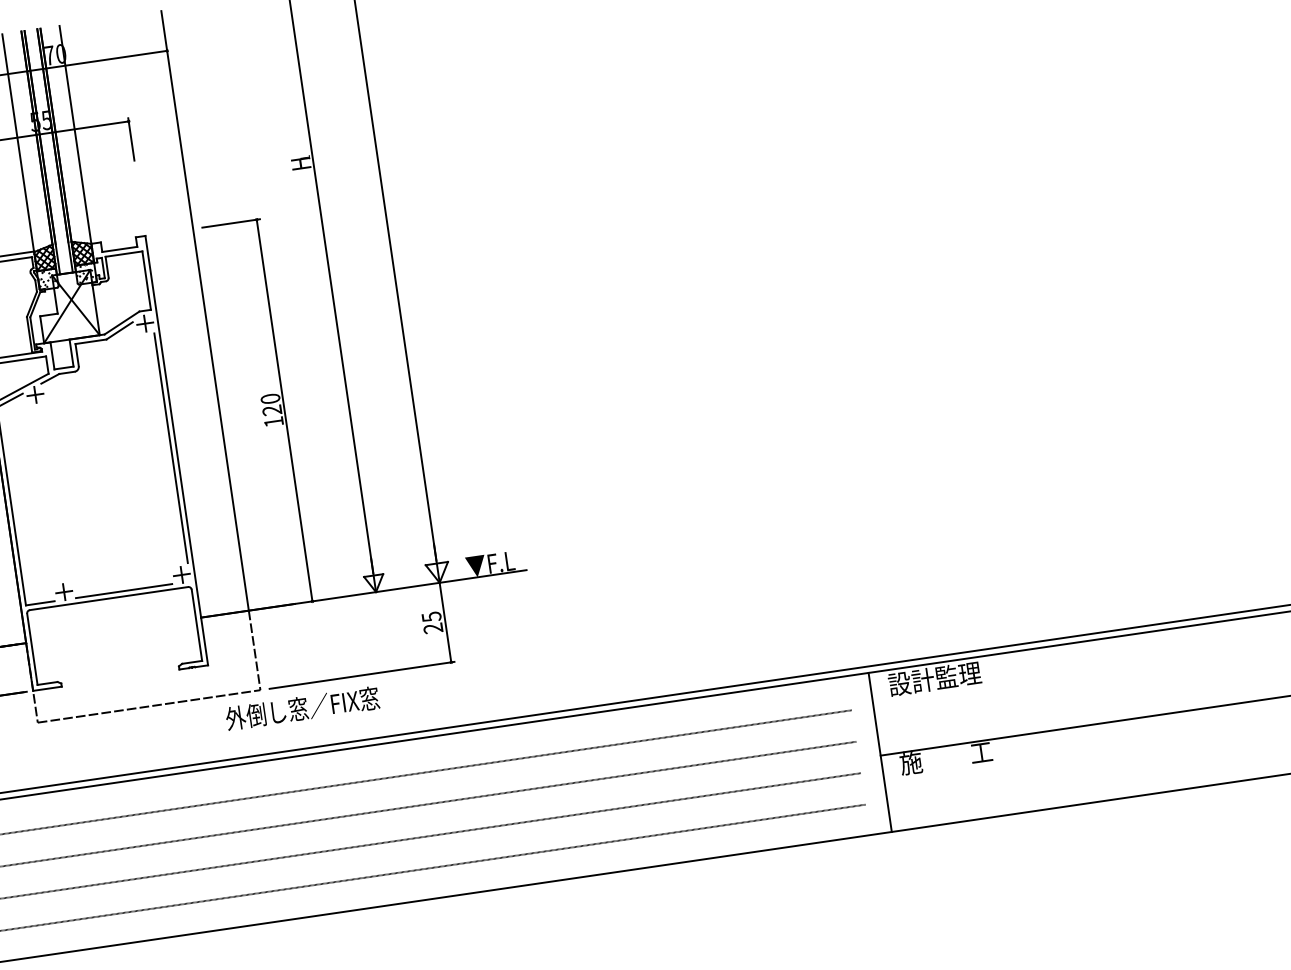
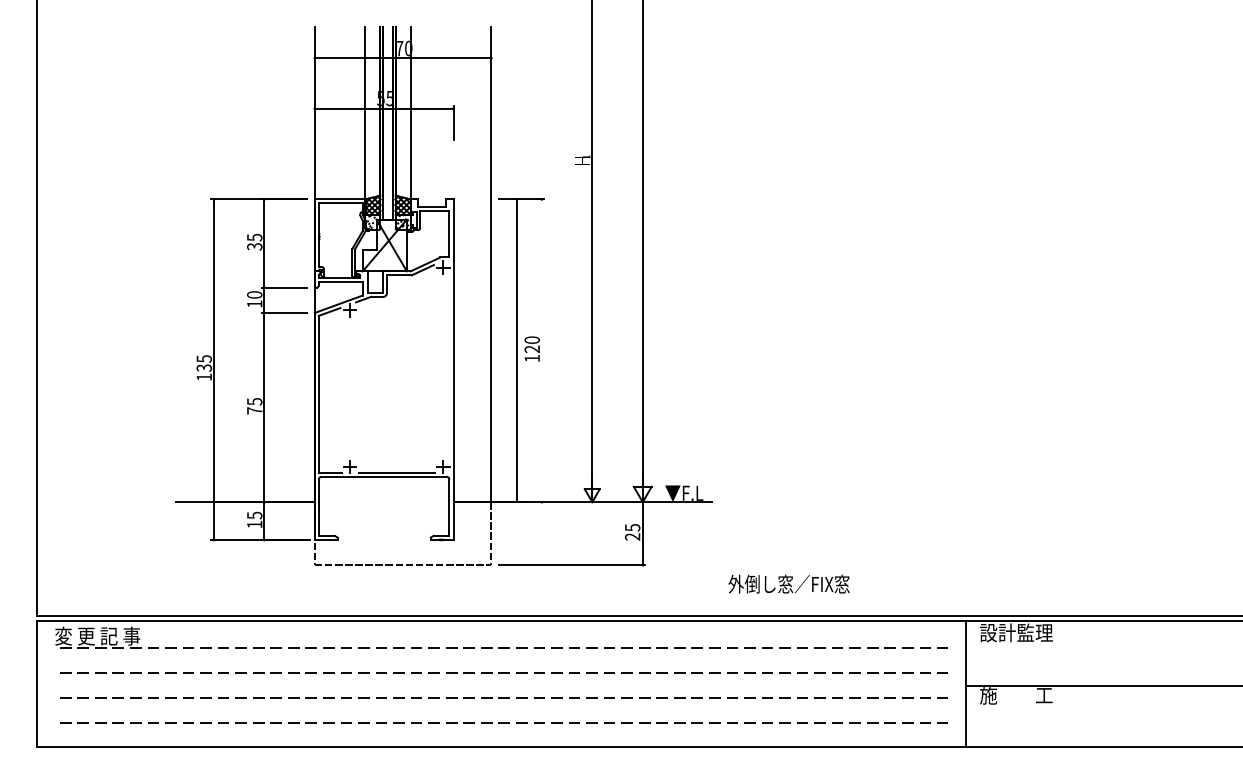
line: (284, 410) -> (516, 350), moved
line: (171, 448) -> (449, 367), removed
text: (301, 707) -> (788, 583), moved

